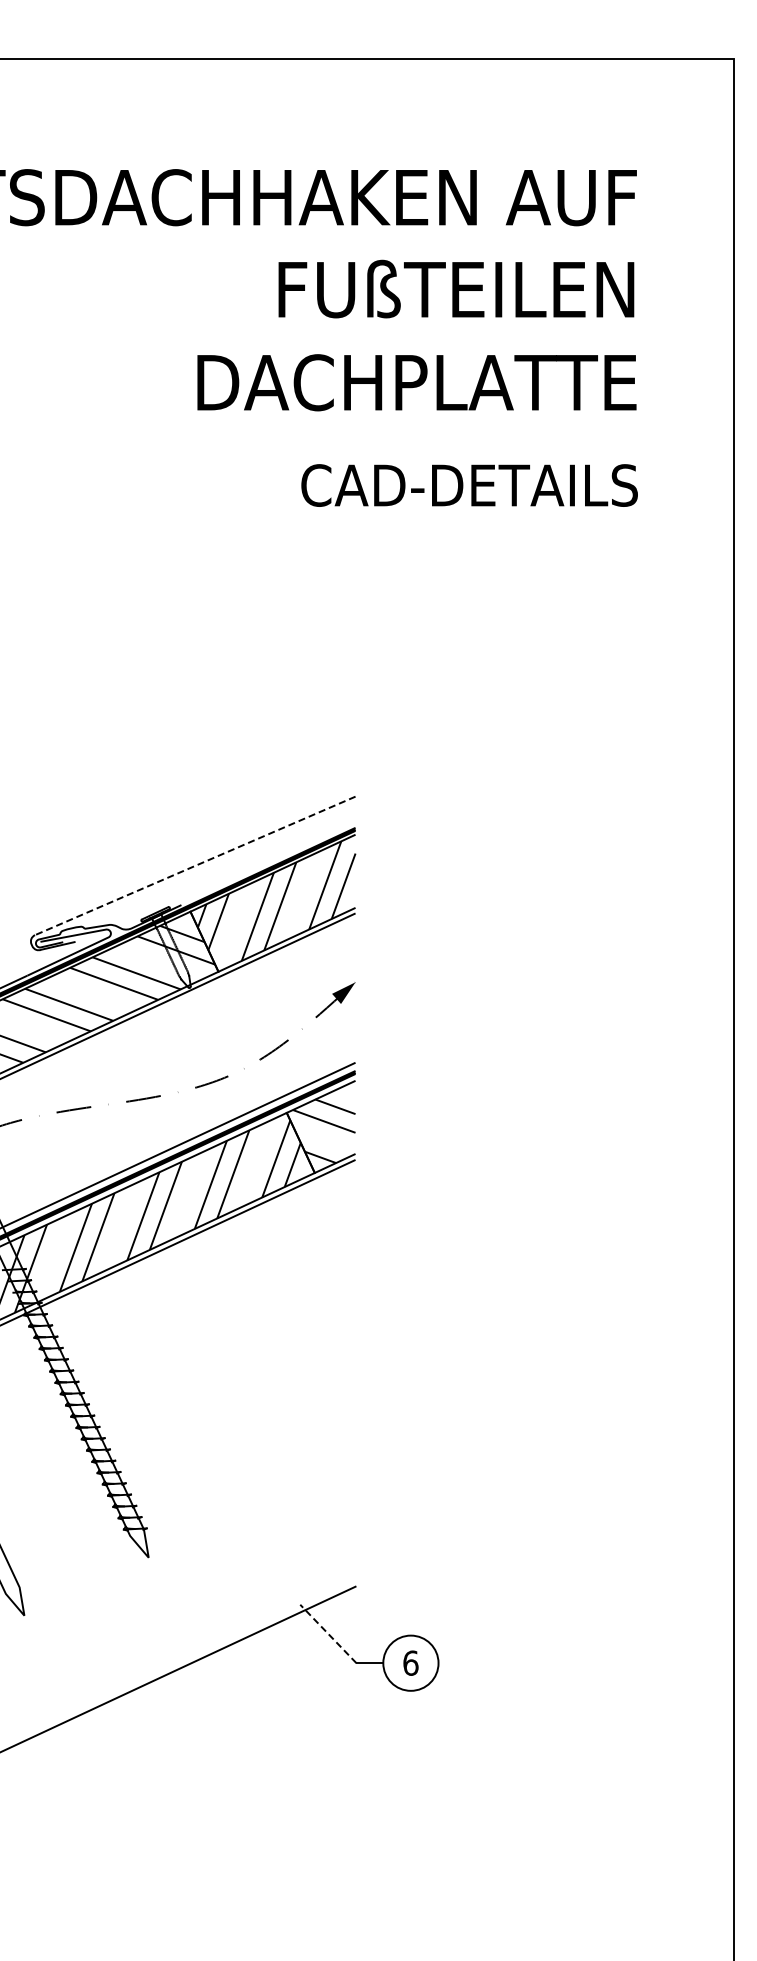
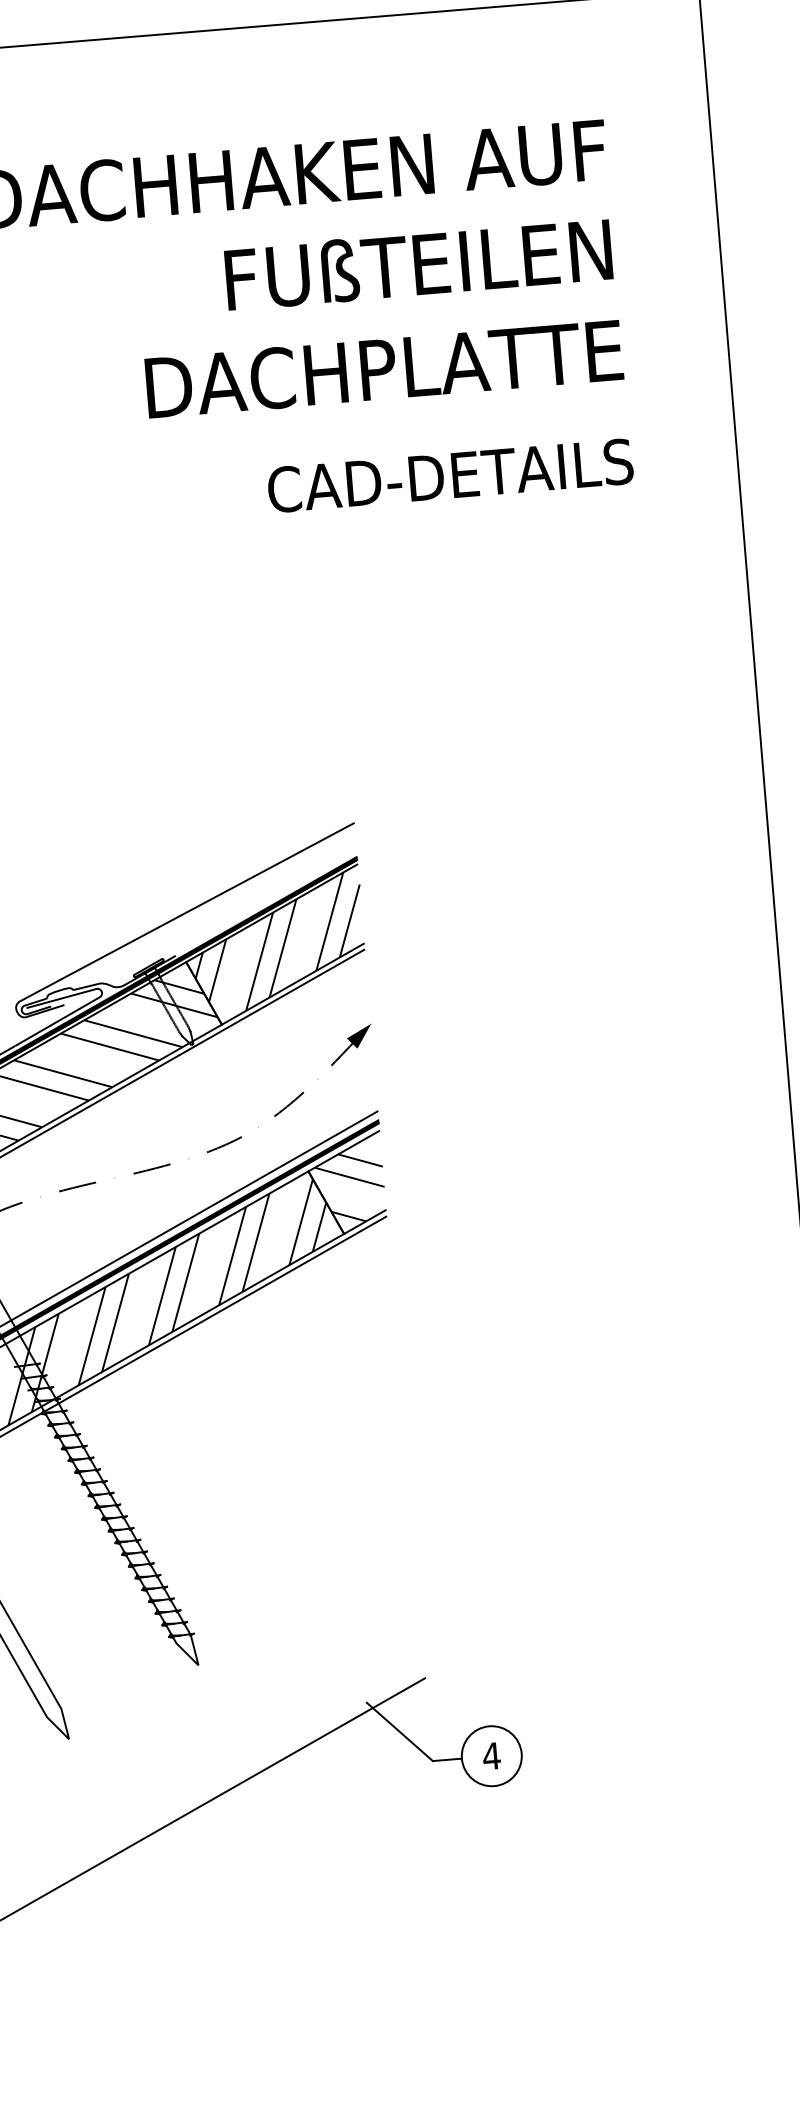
line: (195, 865) -> (187, 911), dashed -> solid
line: (328, 1633) -> (399, 1731), dashed -> solid
text: (410, 1662) -> (491, 1755), 6 -> 4

